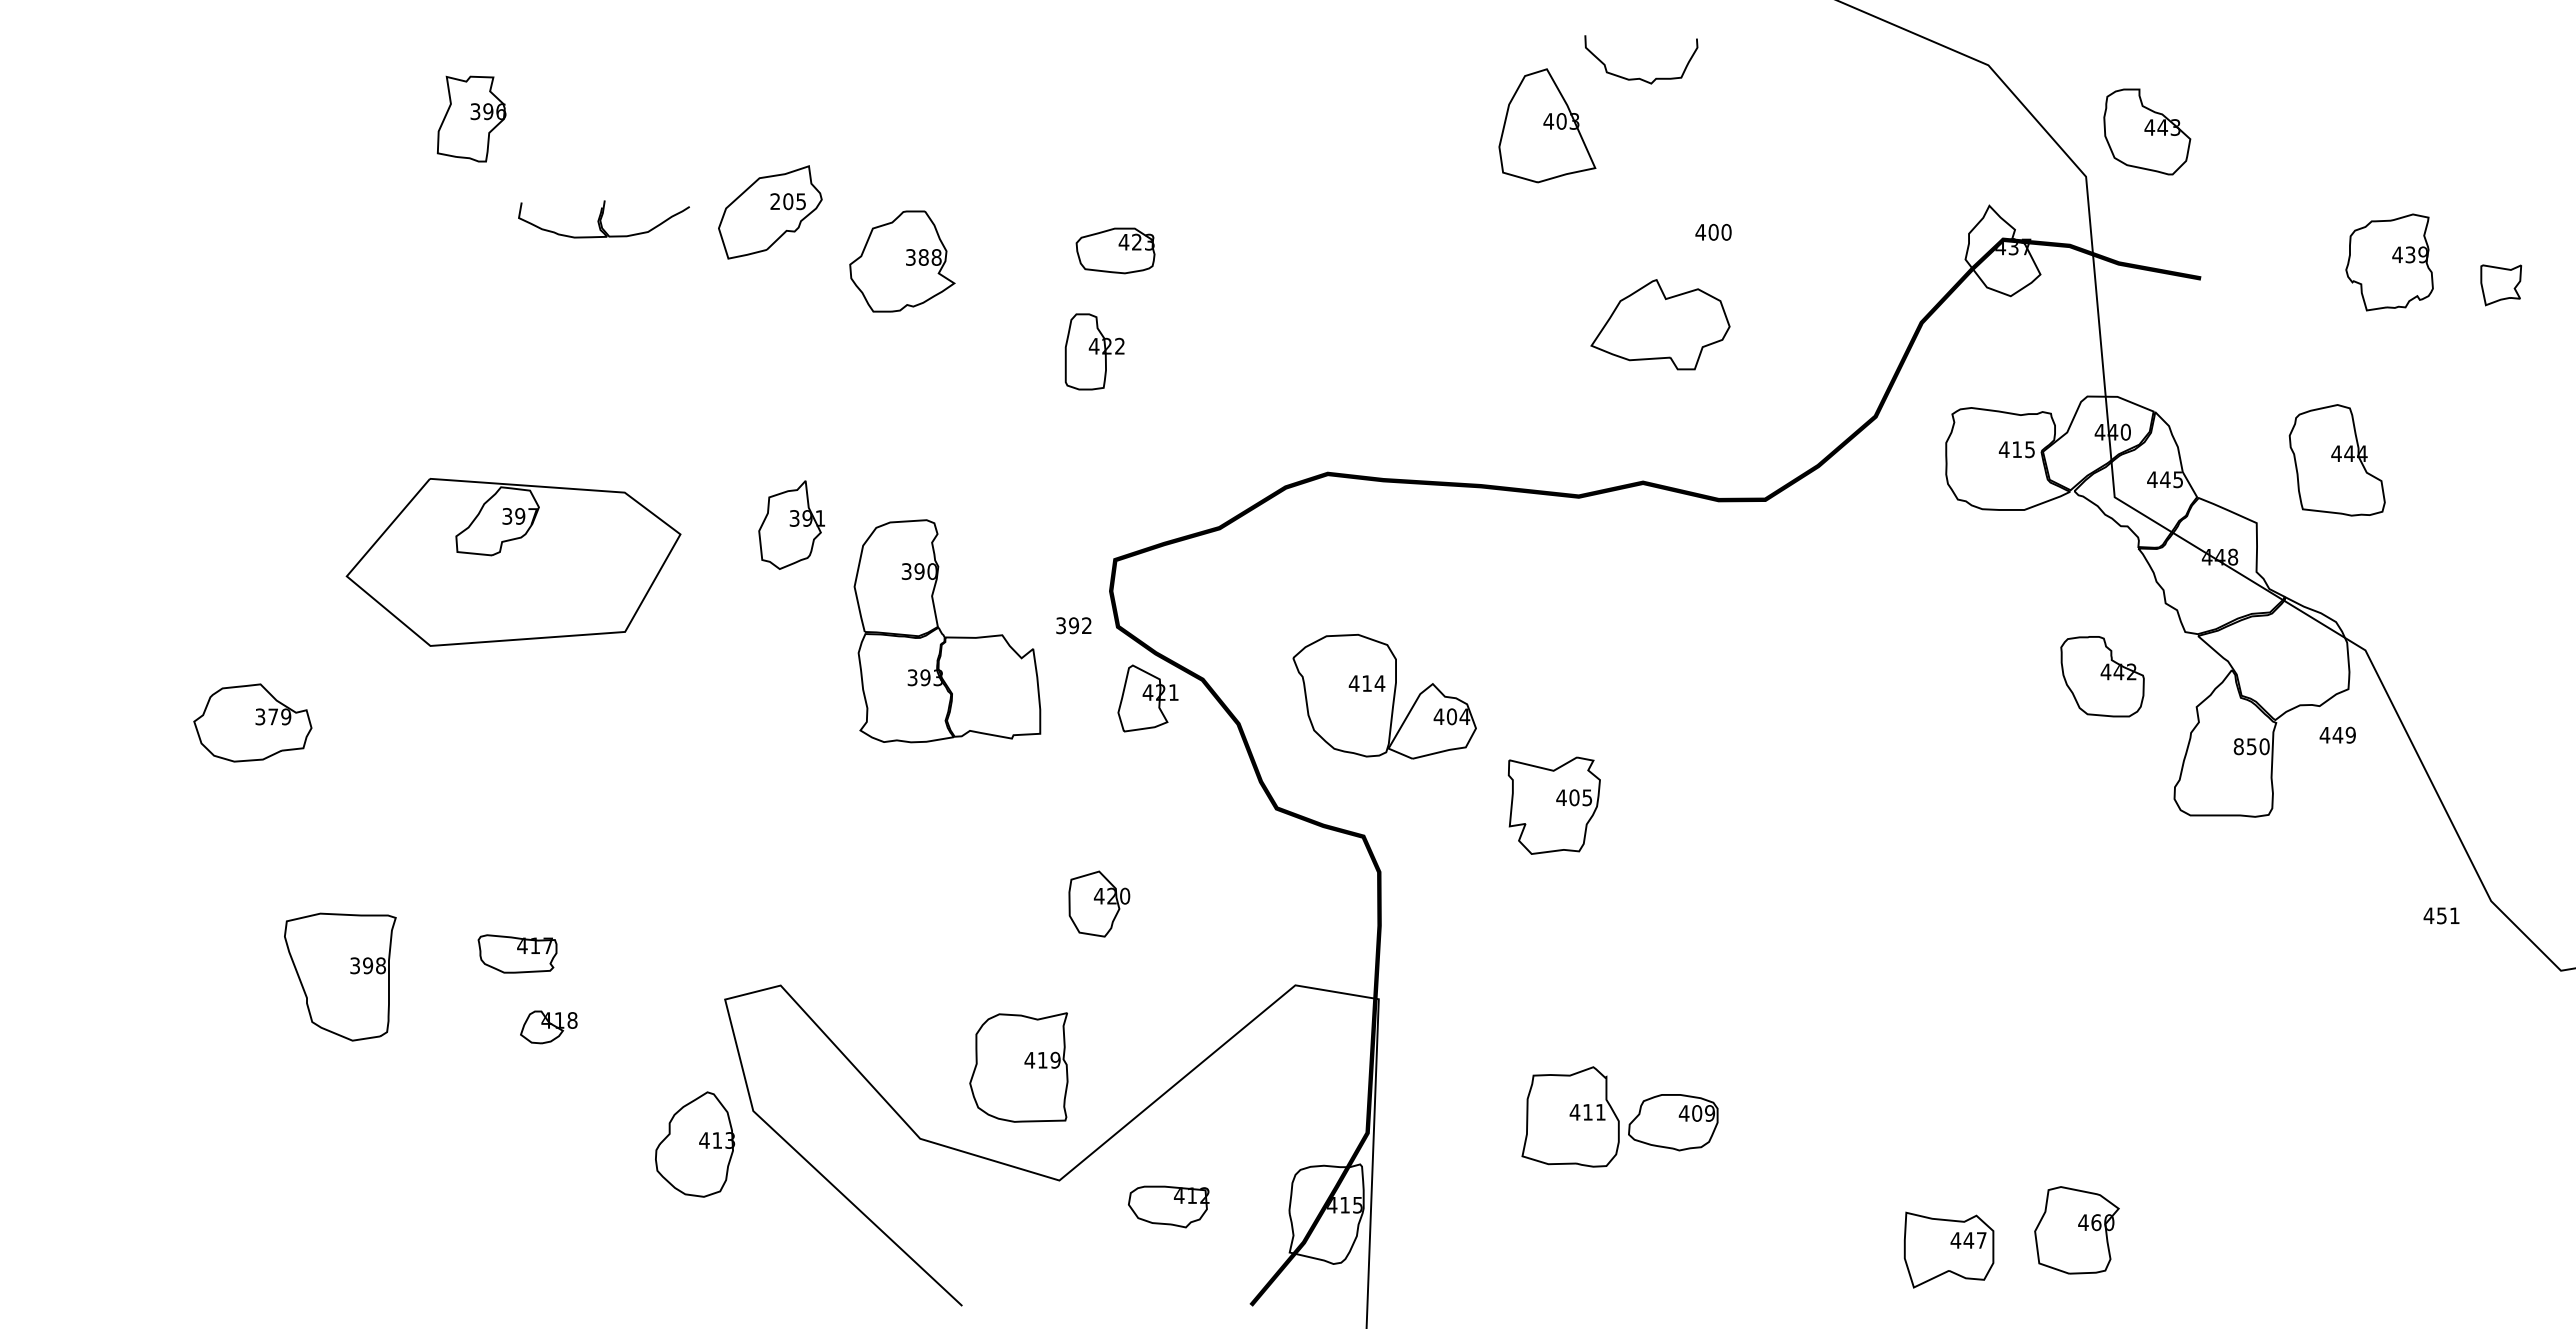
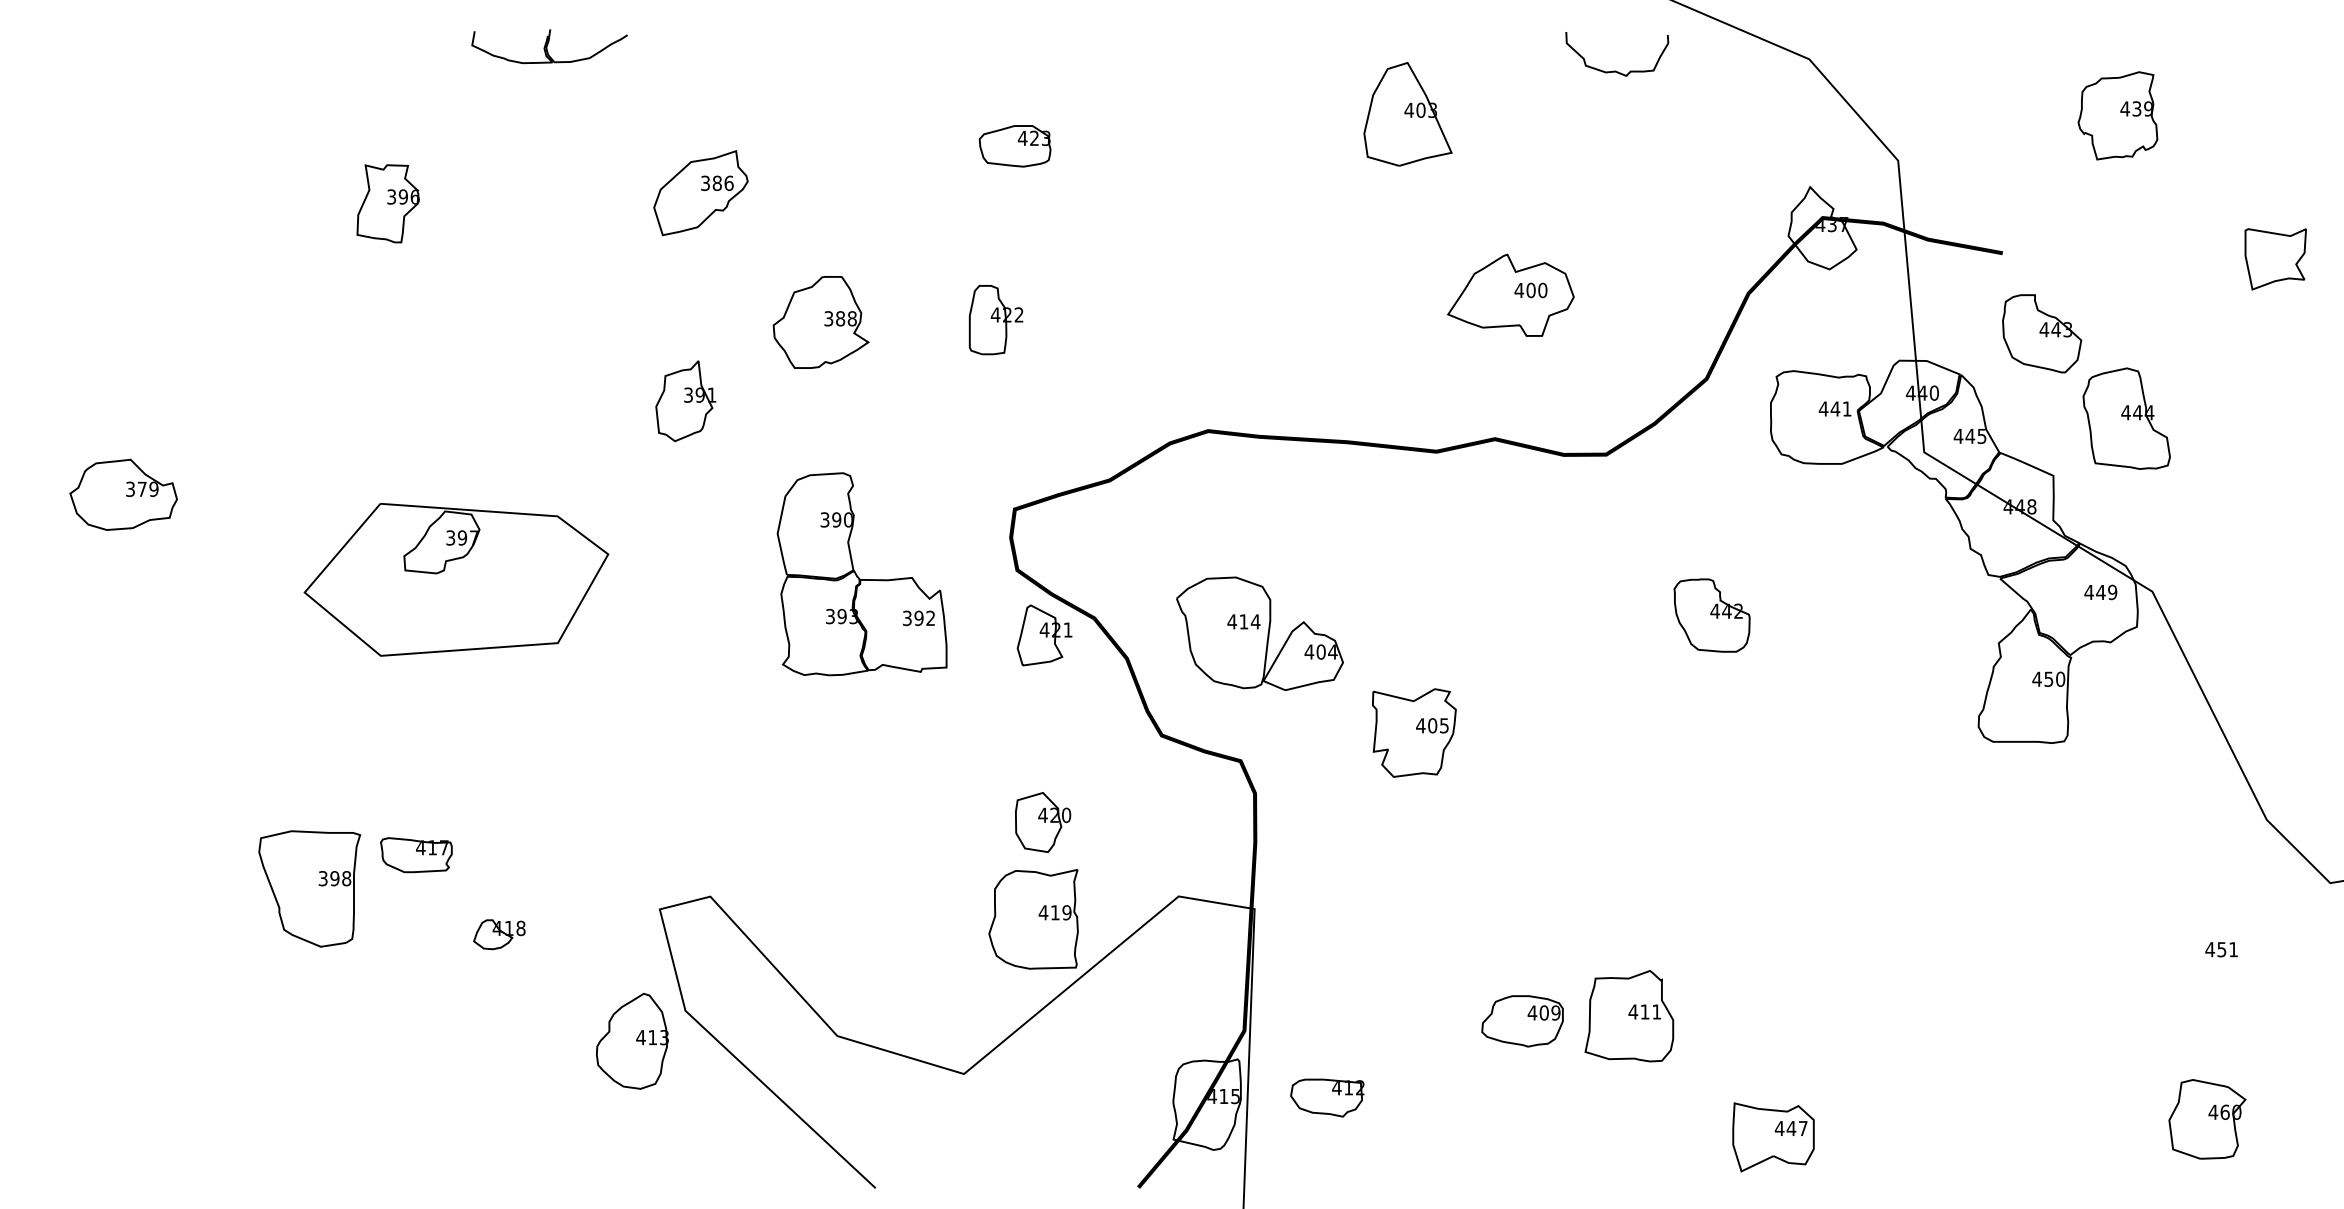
curve: (1639, 77) -> (1615, 70), moved
part: (471, 118) -> (388, 203), moved
part: (2147, 131) -> (2042, 333), moved
text: (788, 201) -> (717, 183), 205 -> 386
part: (603, 219) -> (549, 46), moved
text: (1713, 232) -> (1530, 290), moved
part: (1115, 250) -> (1015, 145), moved
part: (902, 261) -> (821, 322), moved
part: (2389, 262) -> (2117, 115), moved
part: (2501, 285) -> (2276, 259), size x1.67
text: (2022, 449) -> (1840, 408), 415 -> 441
part: (791, 524) -> (685, 400), moved
part: (513, 562) -> (456, 579), moved
text: (1073, 625) -> (918, 618), moved
part: (2102, 676) -> (1712, 615), moved
part: (252, 722) -> (123, 494), moved
text: (2337, 734) -> (2100, 591), moved
text: (2238, 746) -> (2036, 679), 850 -> 450
part: (1099, 903) -> (1043, 821), moved
text: (2441, 915) -> (2221, 949), moved
part: (517, 953) -> (416, 854), moved
part: (1018, 1067) -> (1033, 919), moved
part: (1570, 1116) -> (1629, 1015), moved
part: (1168, 1206) -> (1327, 1097), moved
part: (2076, 1230) -> (2207, 1119), moved

